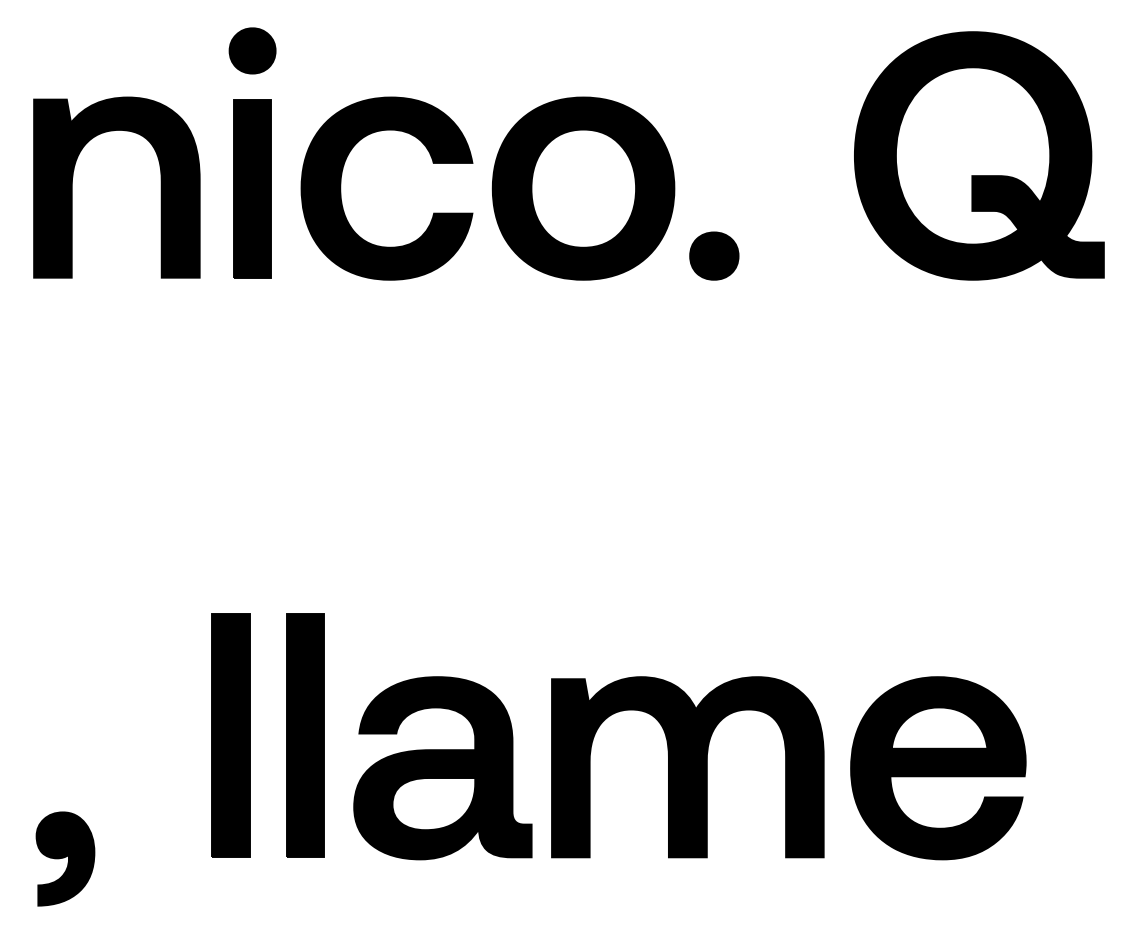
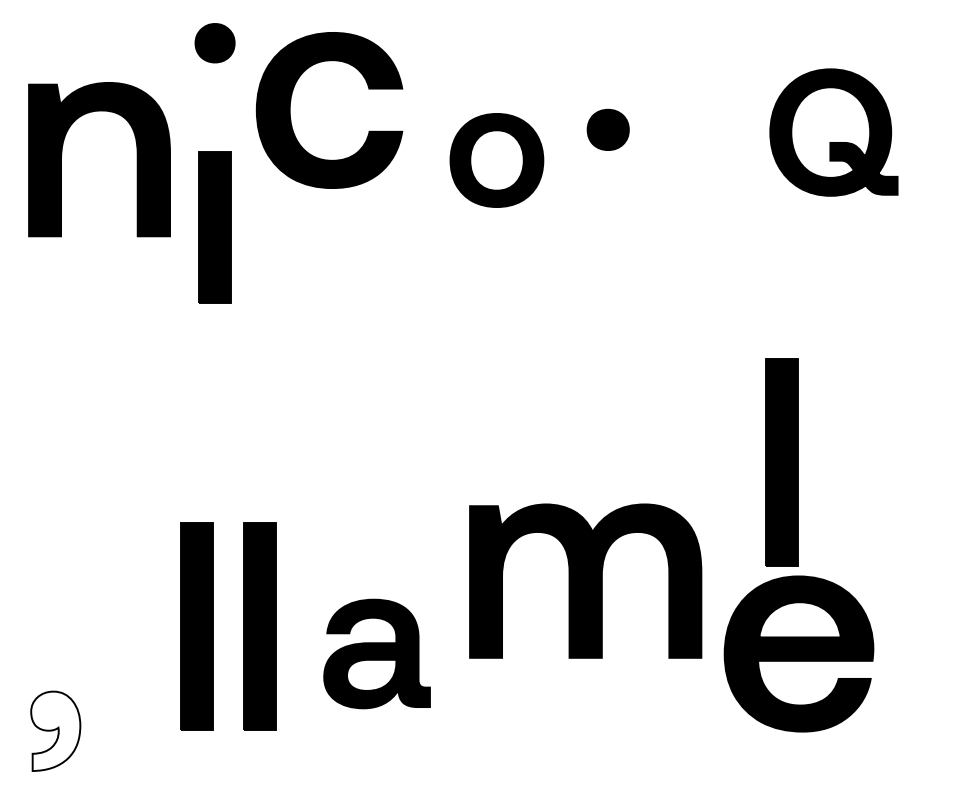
part: (978, 155) -> (833, 132), size x0.6
part: (251, 188) -> (214, 227), moved
part: (341, 188) -> (290, 110), moved
part: (583, 188) -> (496, 160), size x0.6
part: (713, 255) -> (607, 129), moved
part: (917, 543) -> (781, 462), added
part: (687, 766) -> (585, 580), moved
part: (442, 767) -> (376, 653), size x0.7
fill: (65, 859) -> (55, 731), removed

